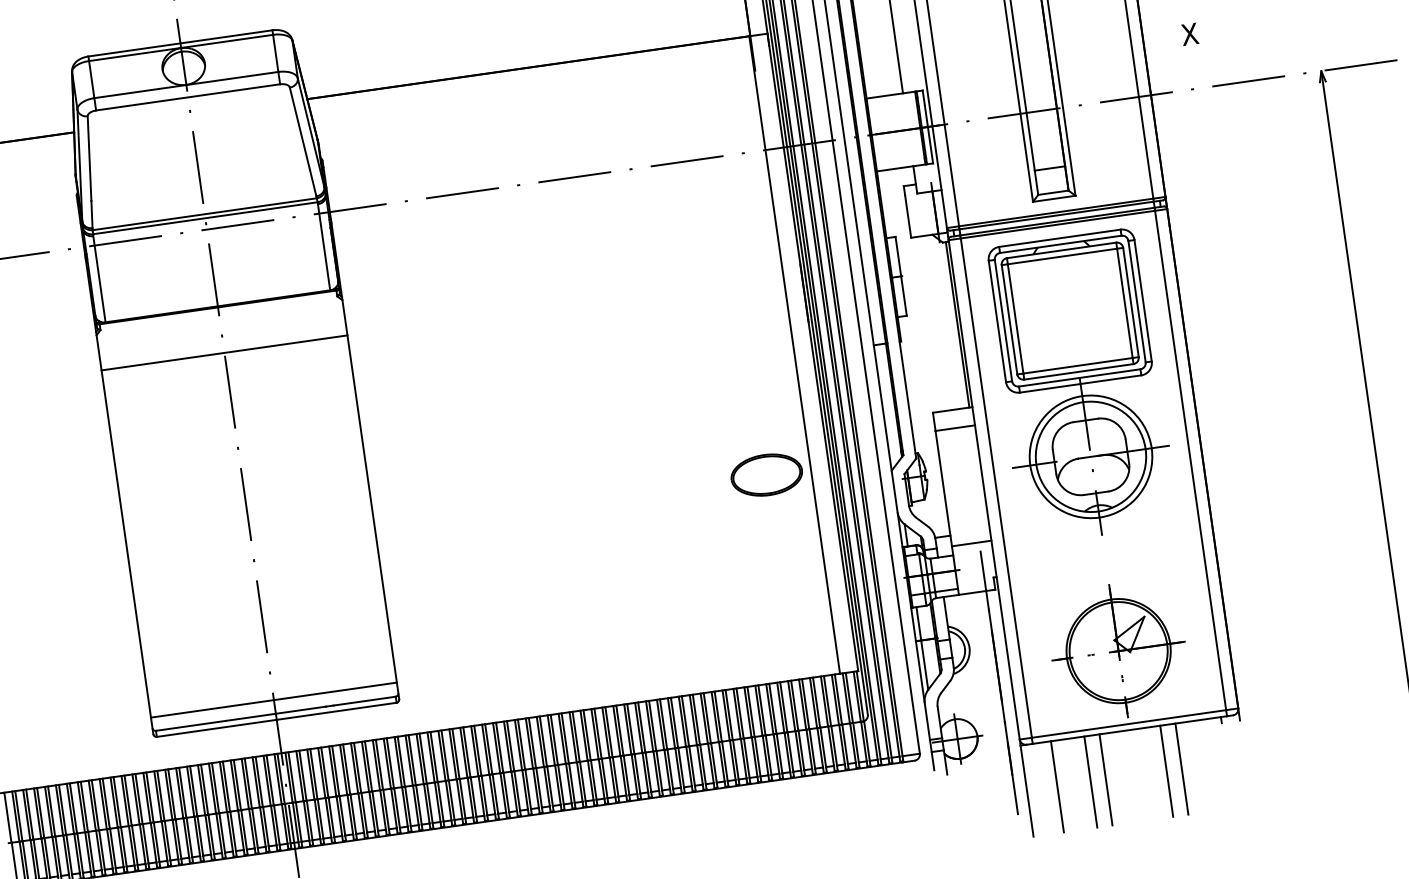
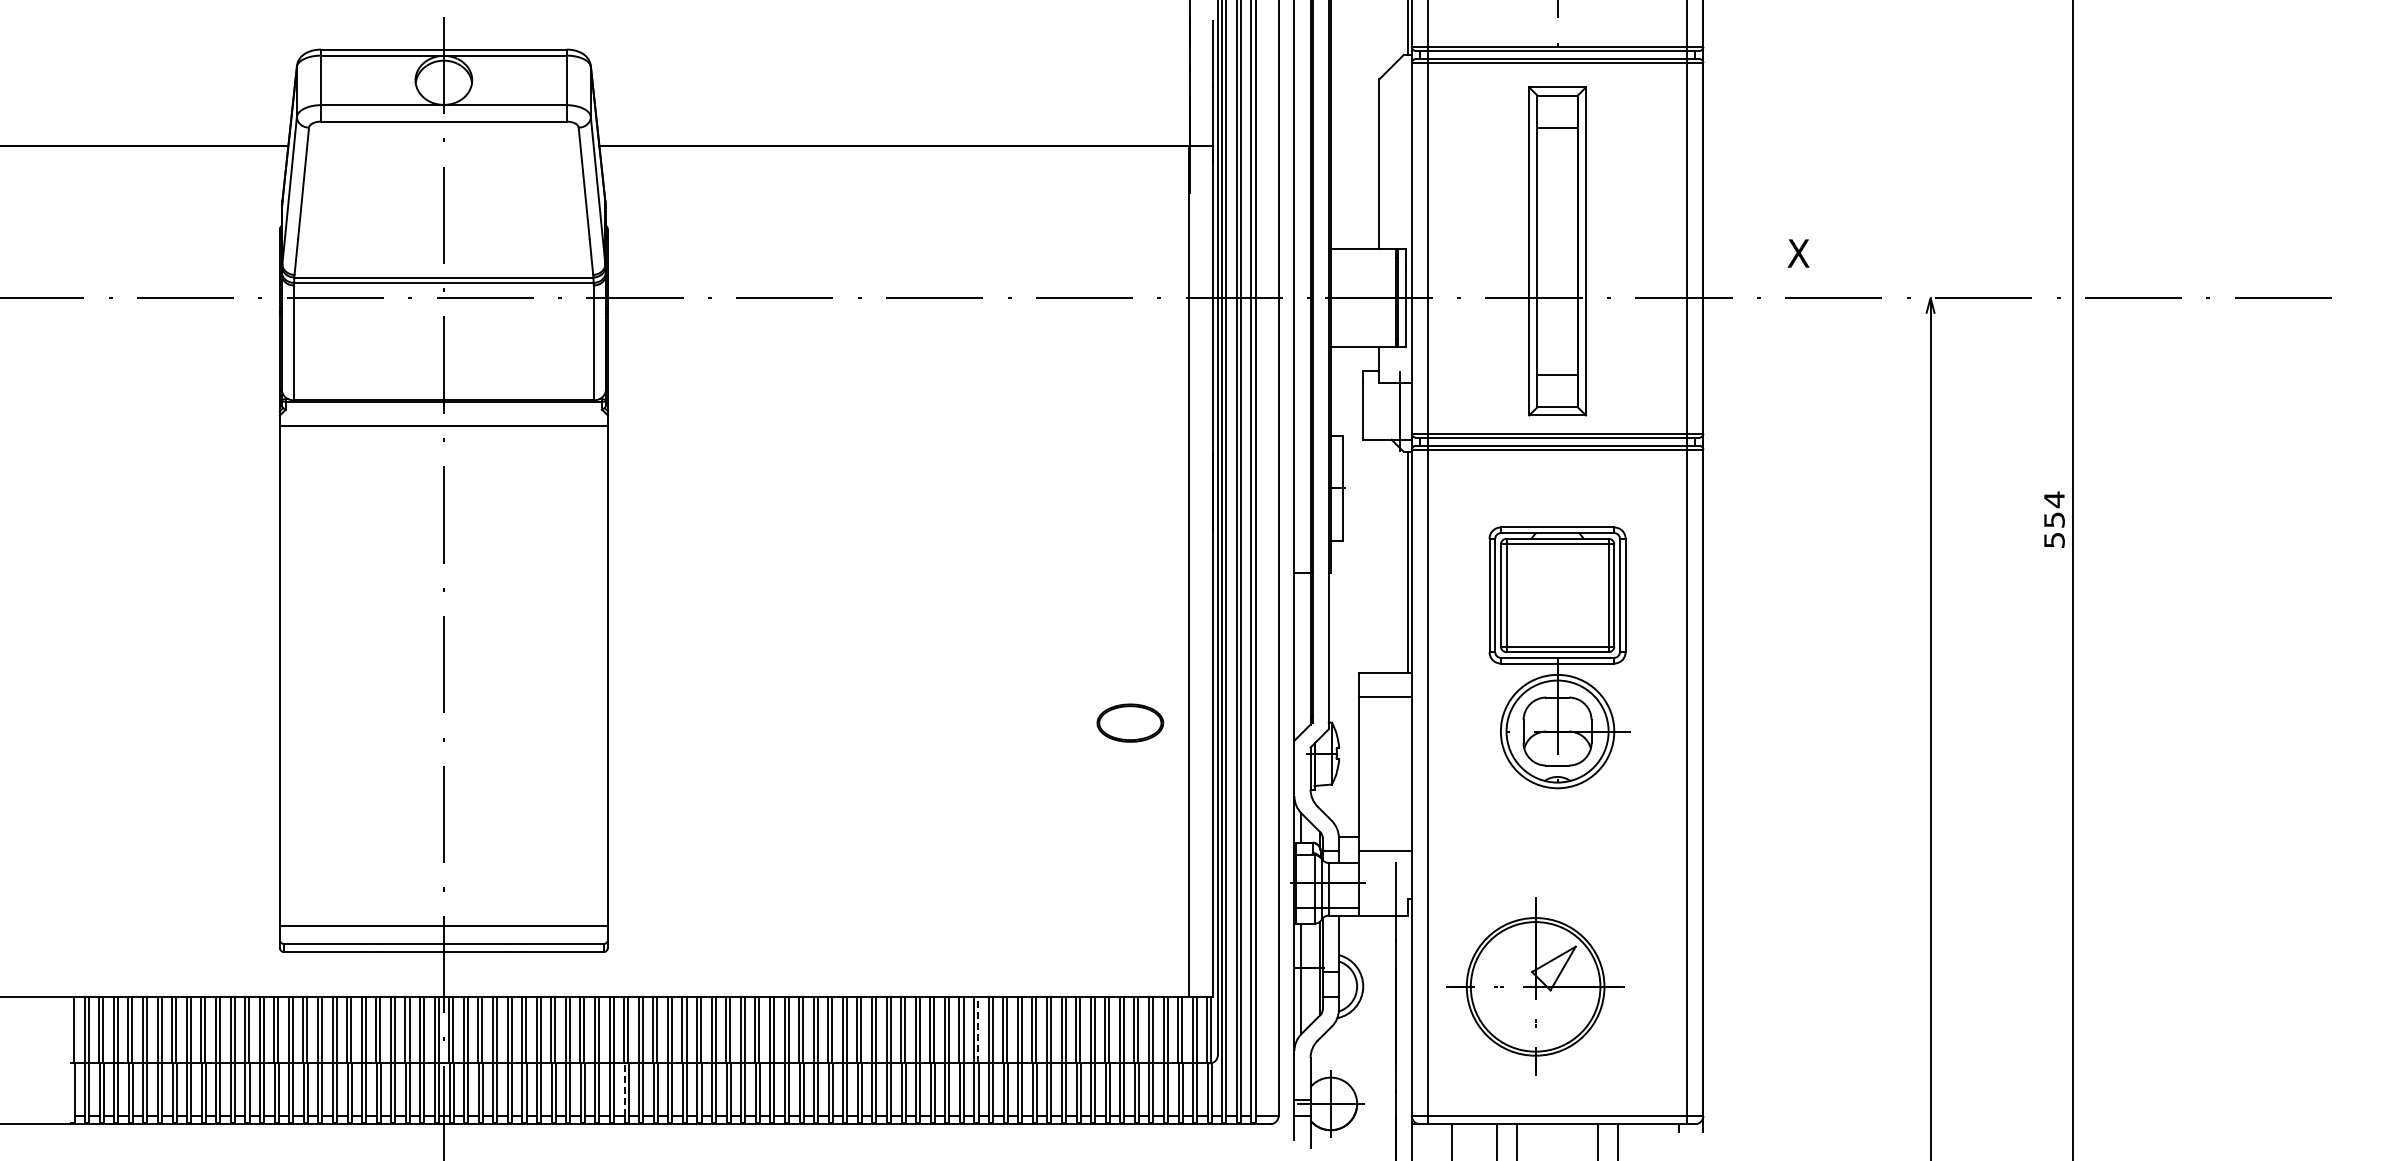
text: (1189, 34) -> (1798, 253), moved
line: (224, 352) -> (443, 425), moved
part: (1080, 386) -> (1557, 665), size x0.7
part: (766, 474) -> (1130, 722), size x0.7
part: (1118, 650) -> (1535, 986), moved
line: (685, 720) -> (978, 1029), solid -> dashed
line: (426, 803) -> (624, 1089), solid -> dashed

